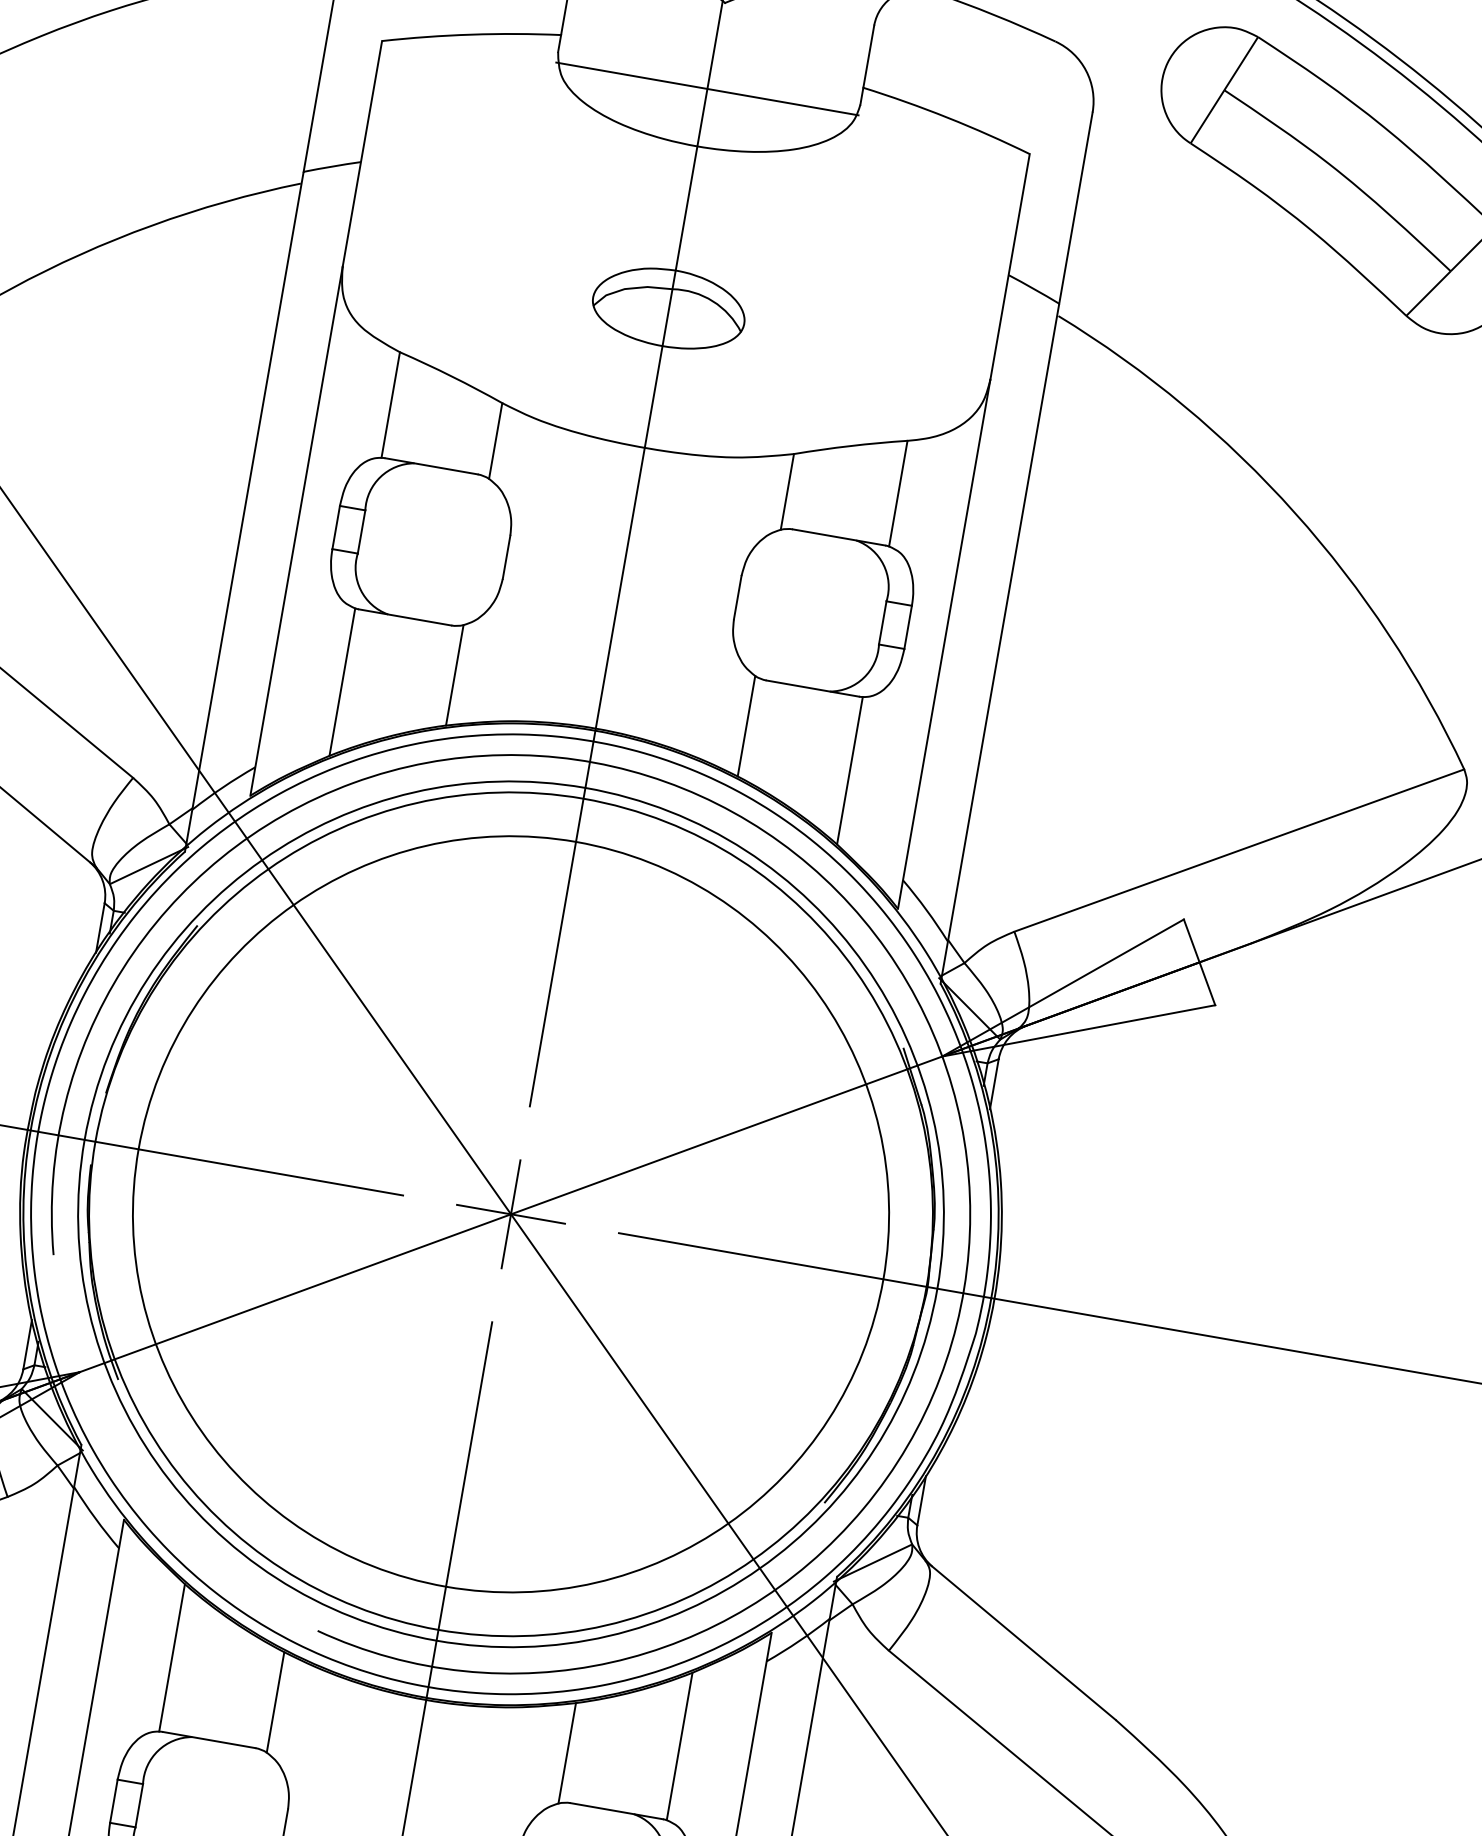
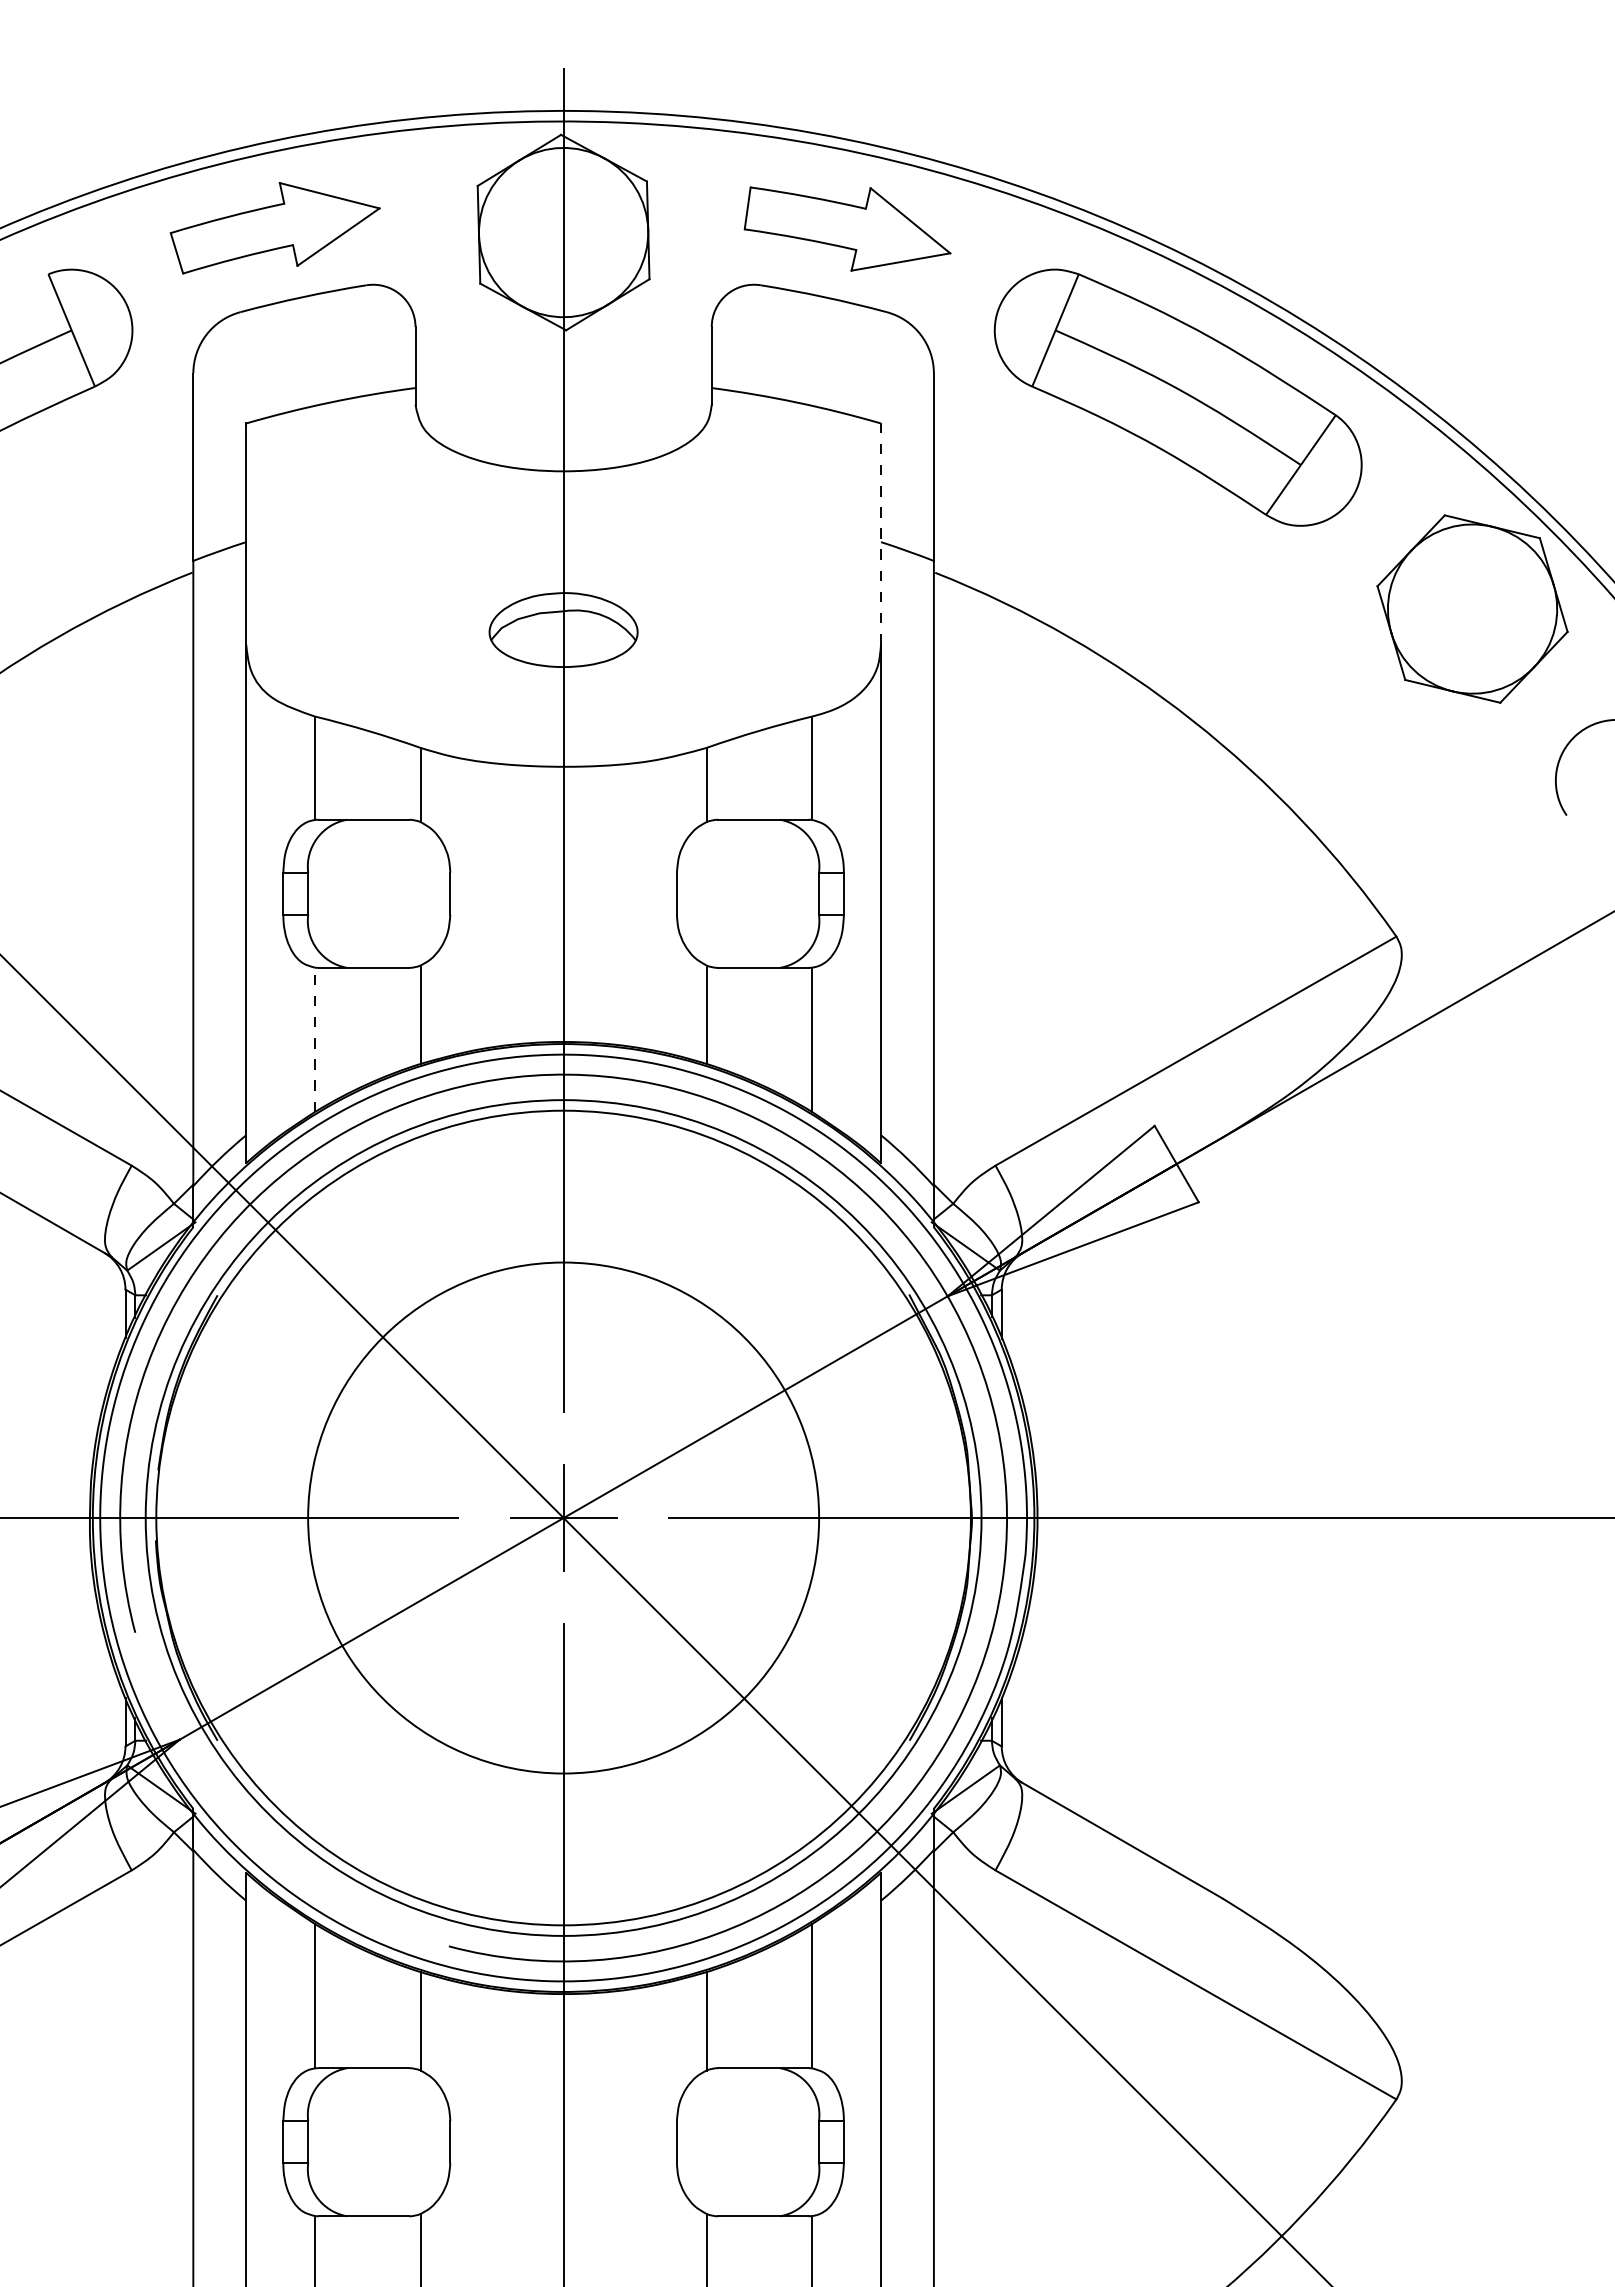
line: (707, 89) -> (563, 415), removed
line: (1010, 267) -> (881, 534), solid -> dashed
line: (342, 681) -> (314, 1039), solid -> dashed
circle: (510, 1214) -> (563, 1518), size x0.7

